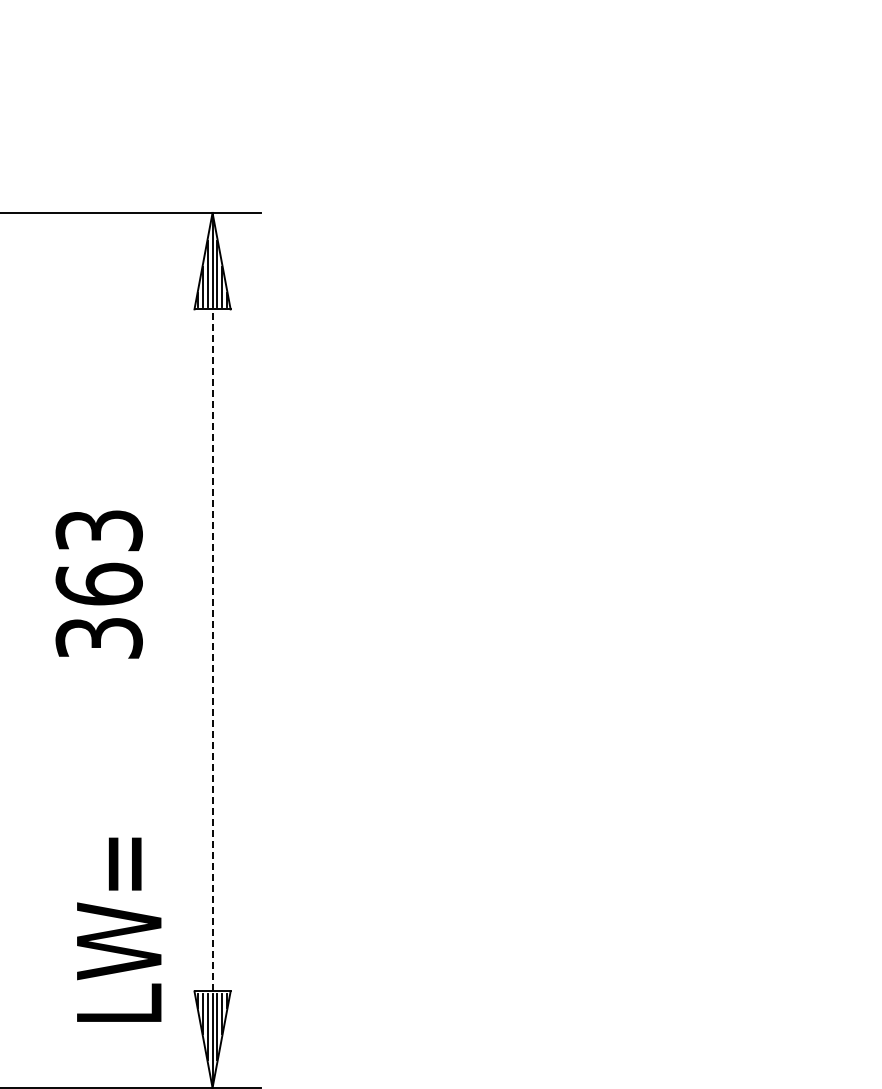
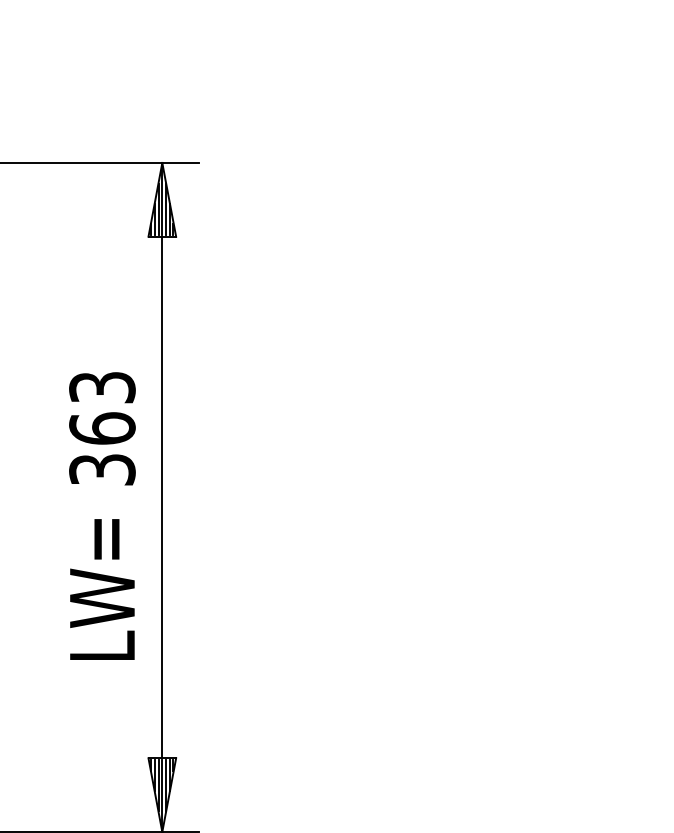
text: (98, 584) -> (101, 428), moved
line: (212, 649) -> (162, 496), dashed -> solid
text: (119, 929) -> (102, 589), moved

